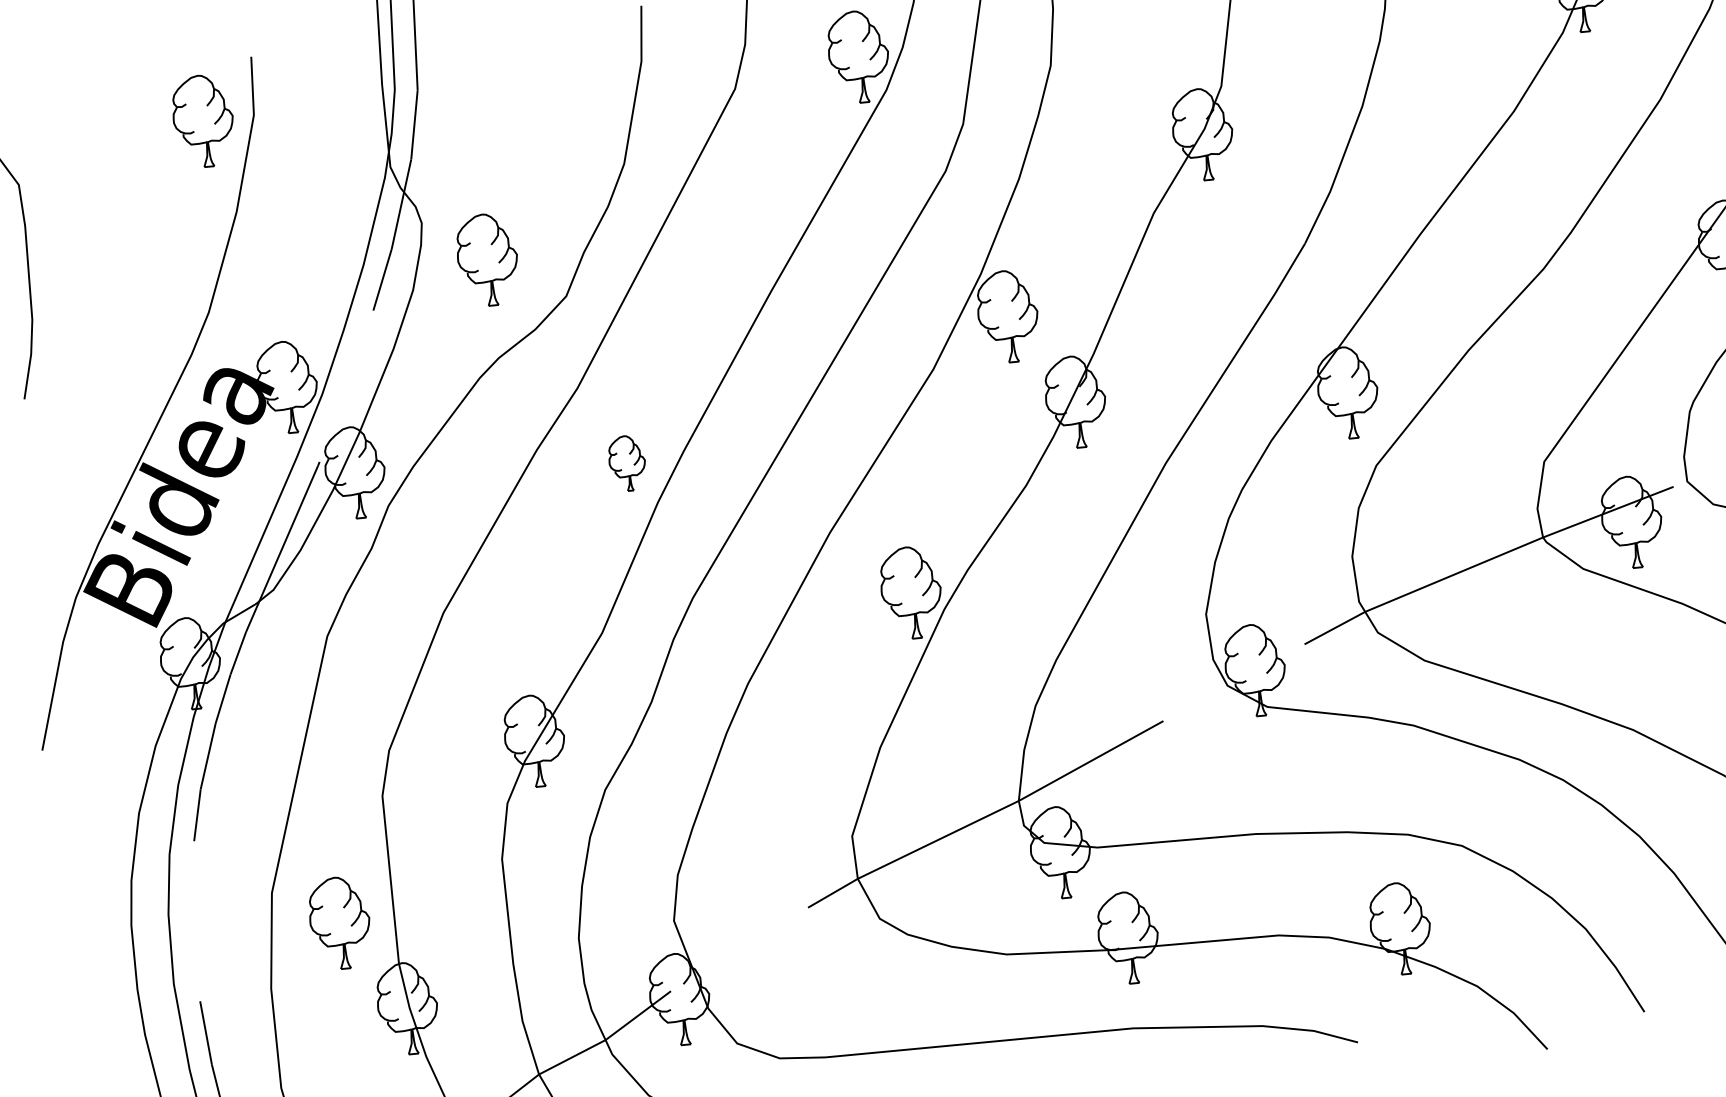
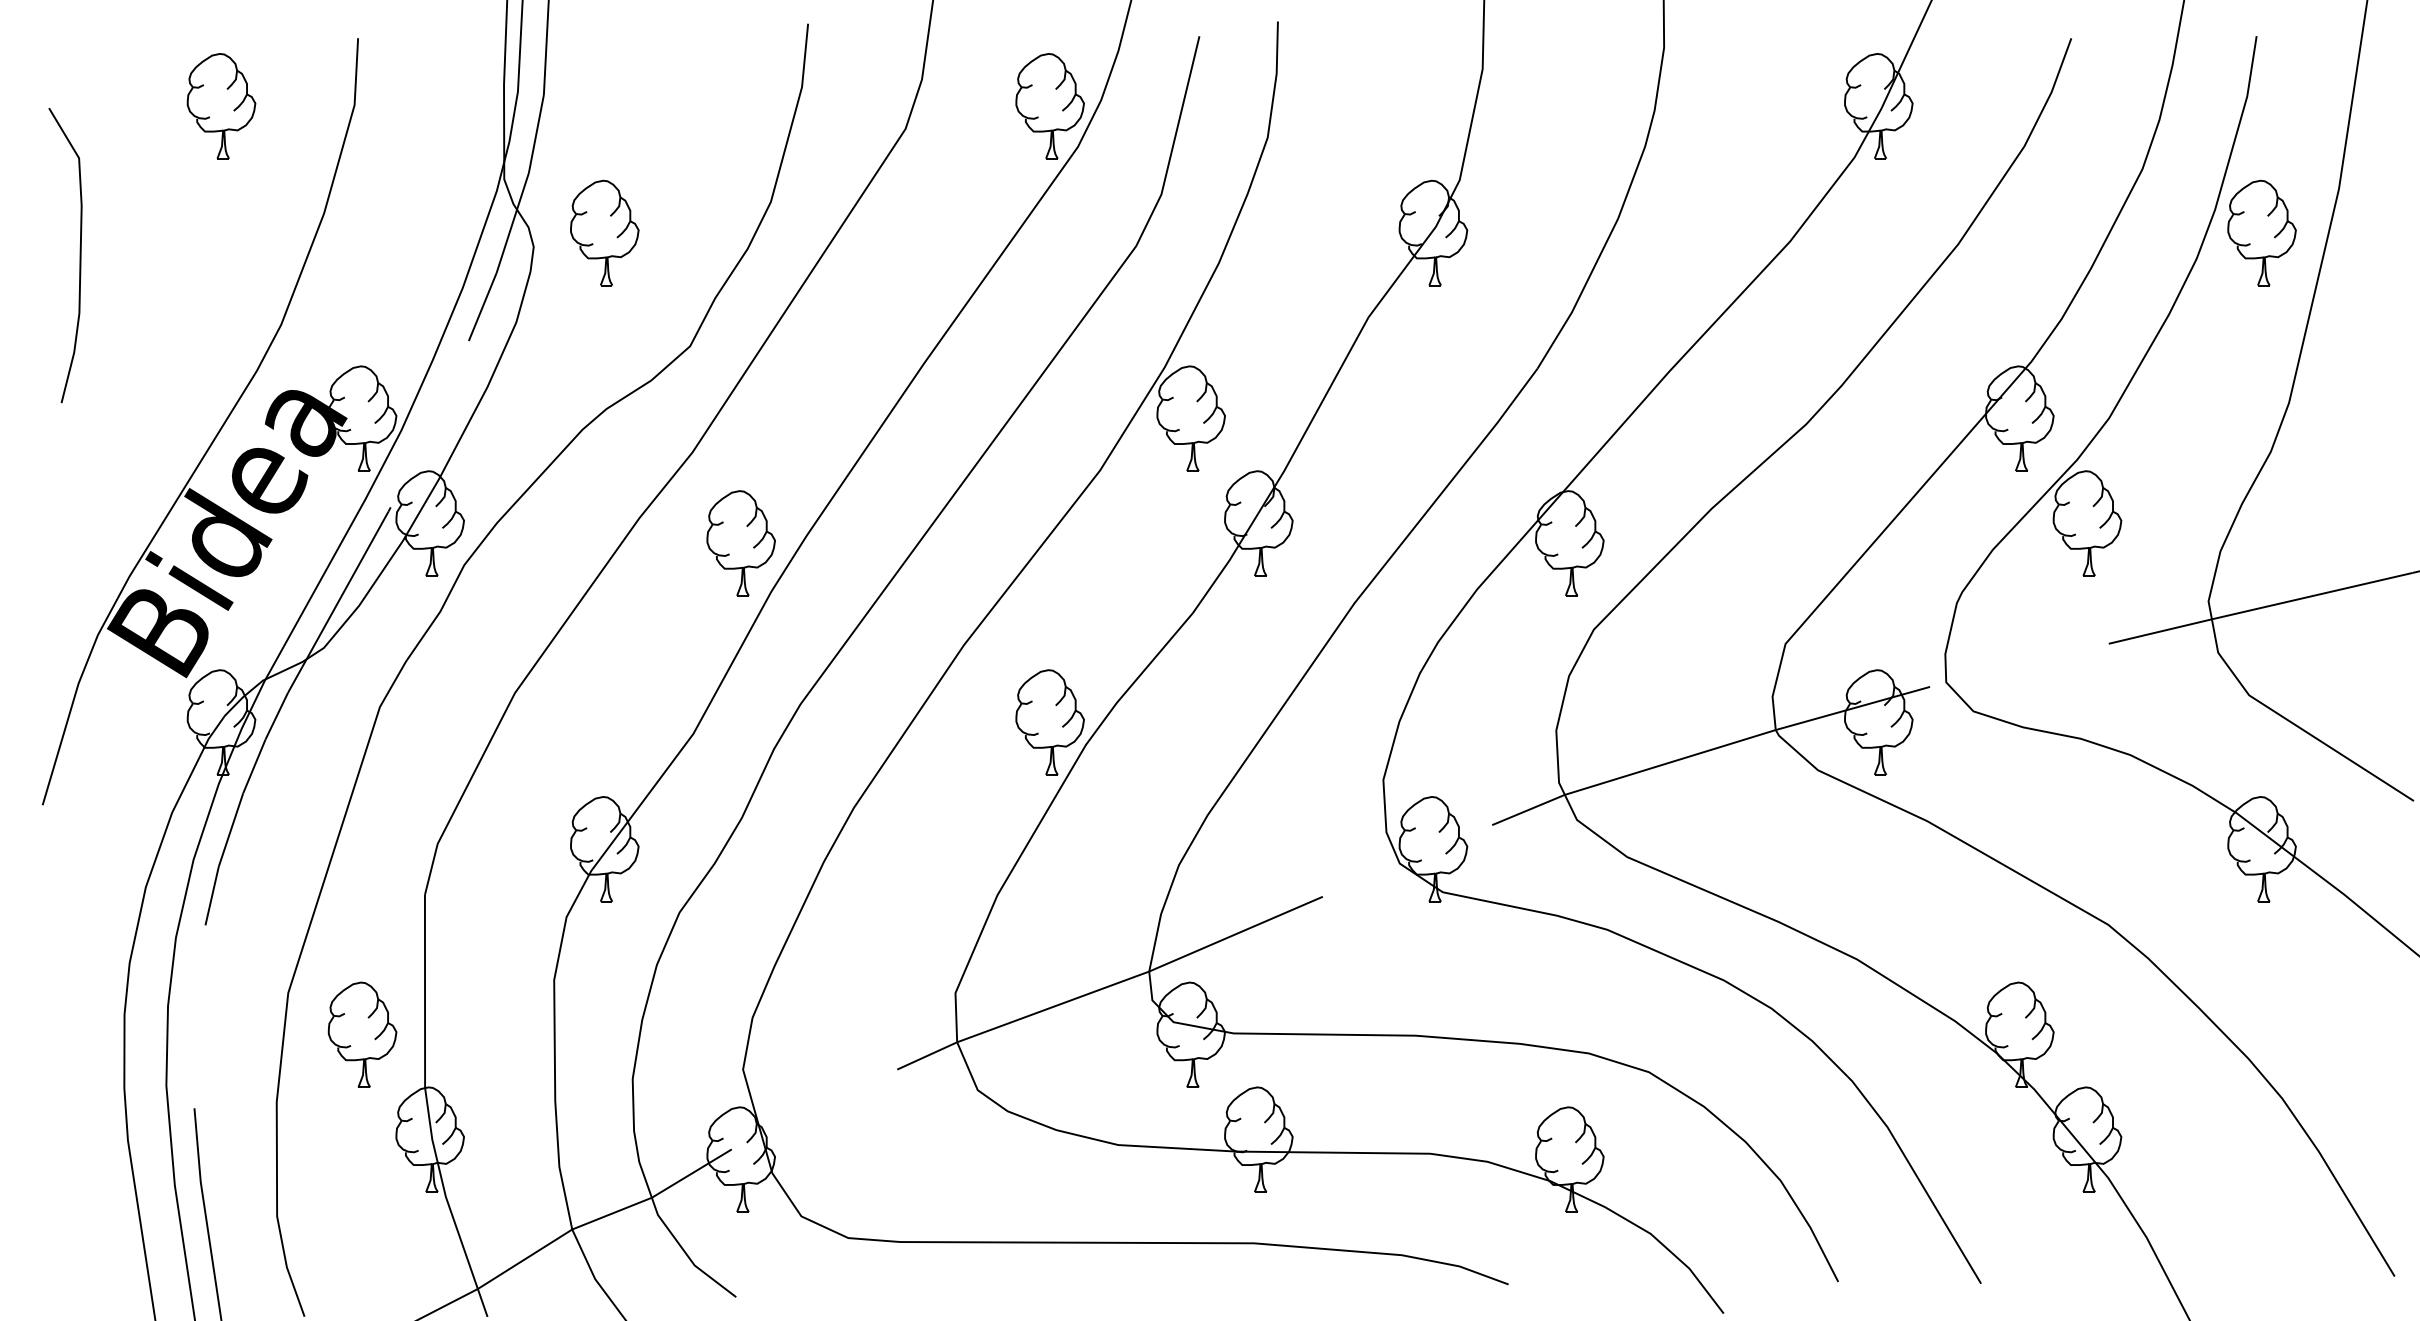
part: (203, 121) -> (221, 106), moved
part: (487, 259) -> (604, 232), moved
part: (626, 463) -> (740, 543), size x1.67

